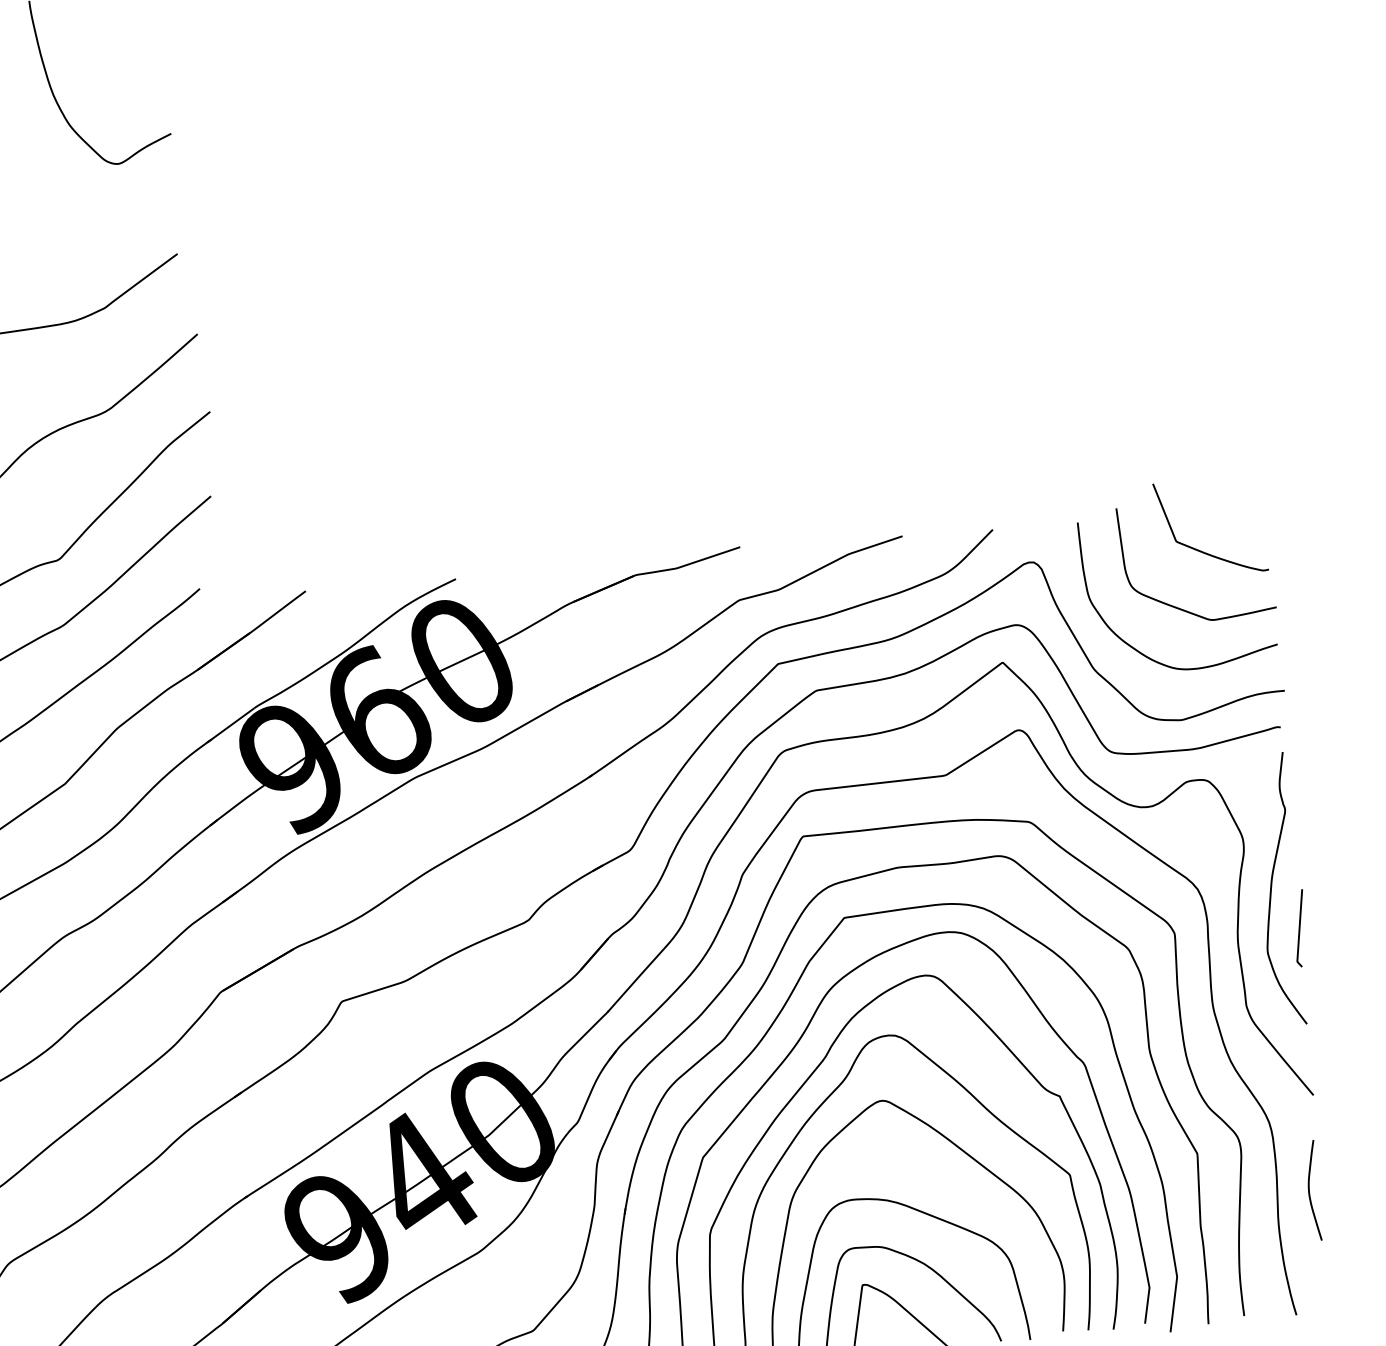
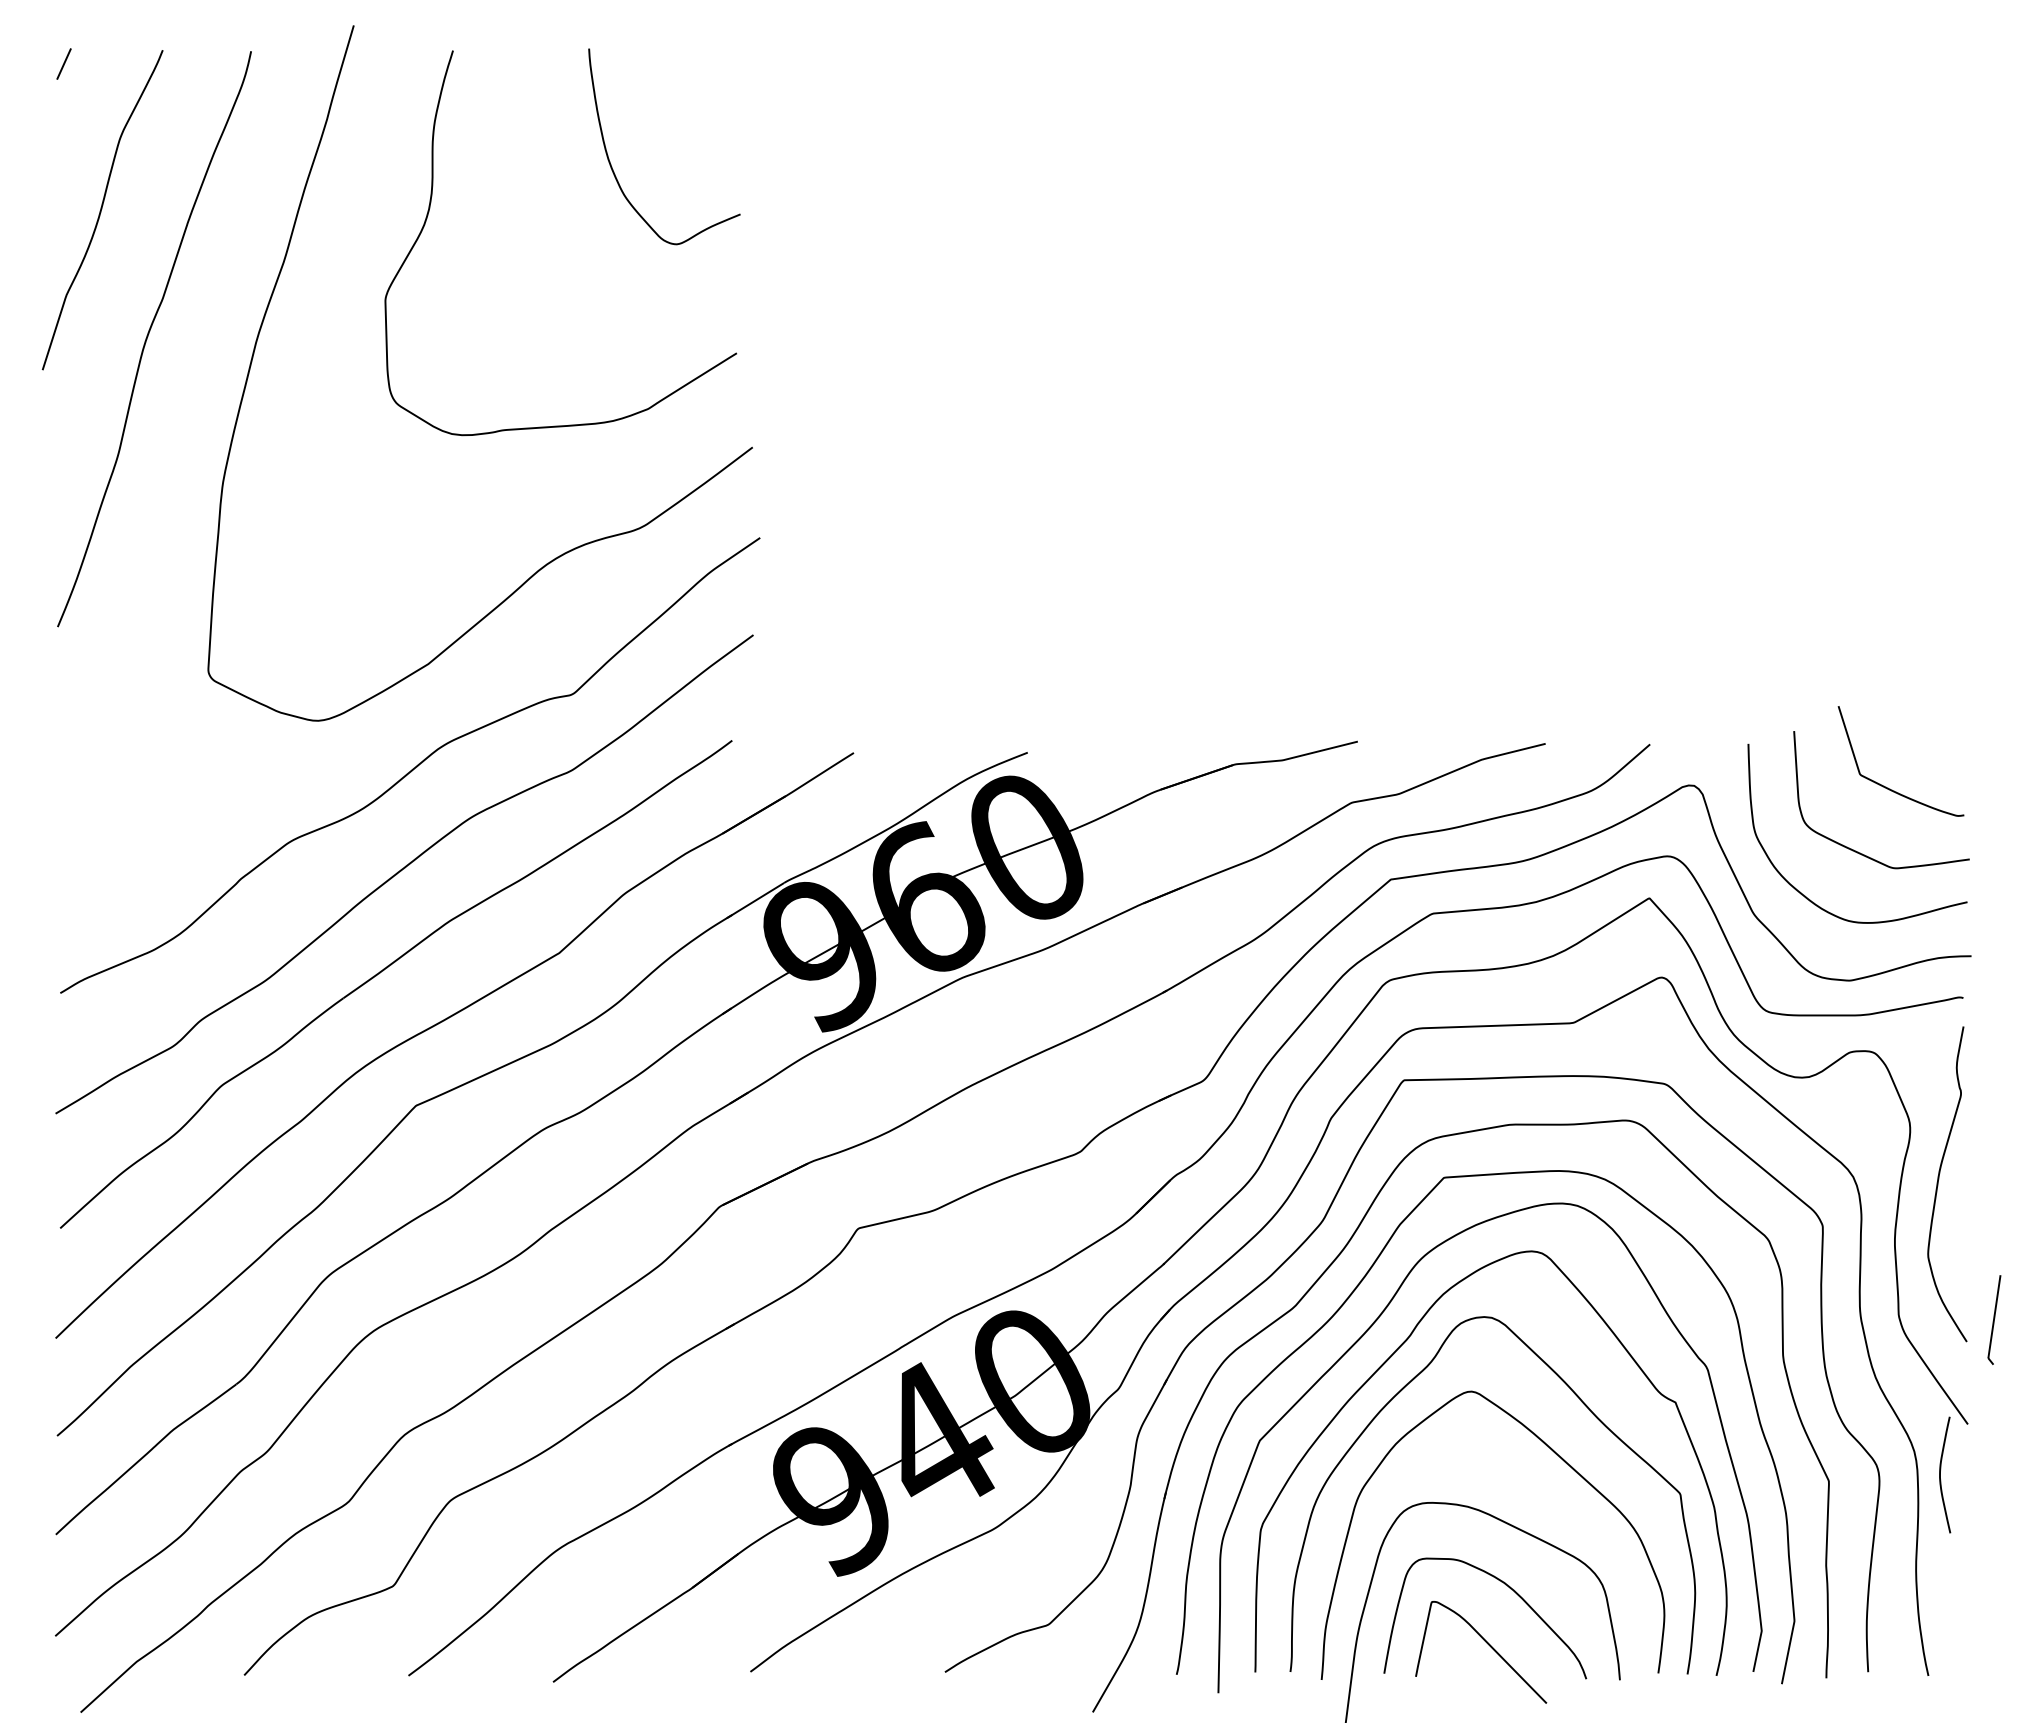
curve: (1300, 927) -> (1994, 1319), moved
curve: (1309, 1190) -> (1940, 1474), moved

